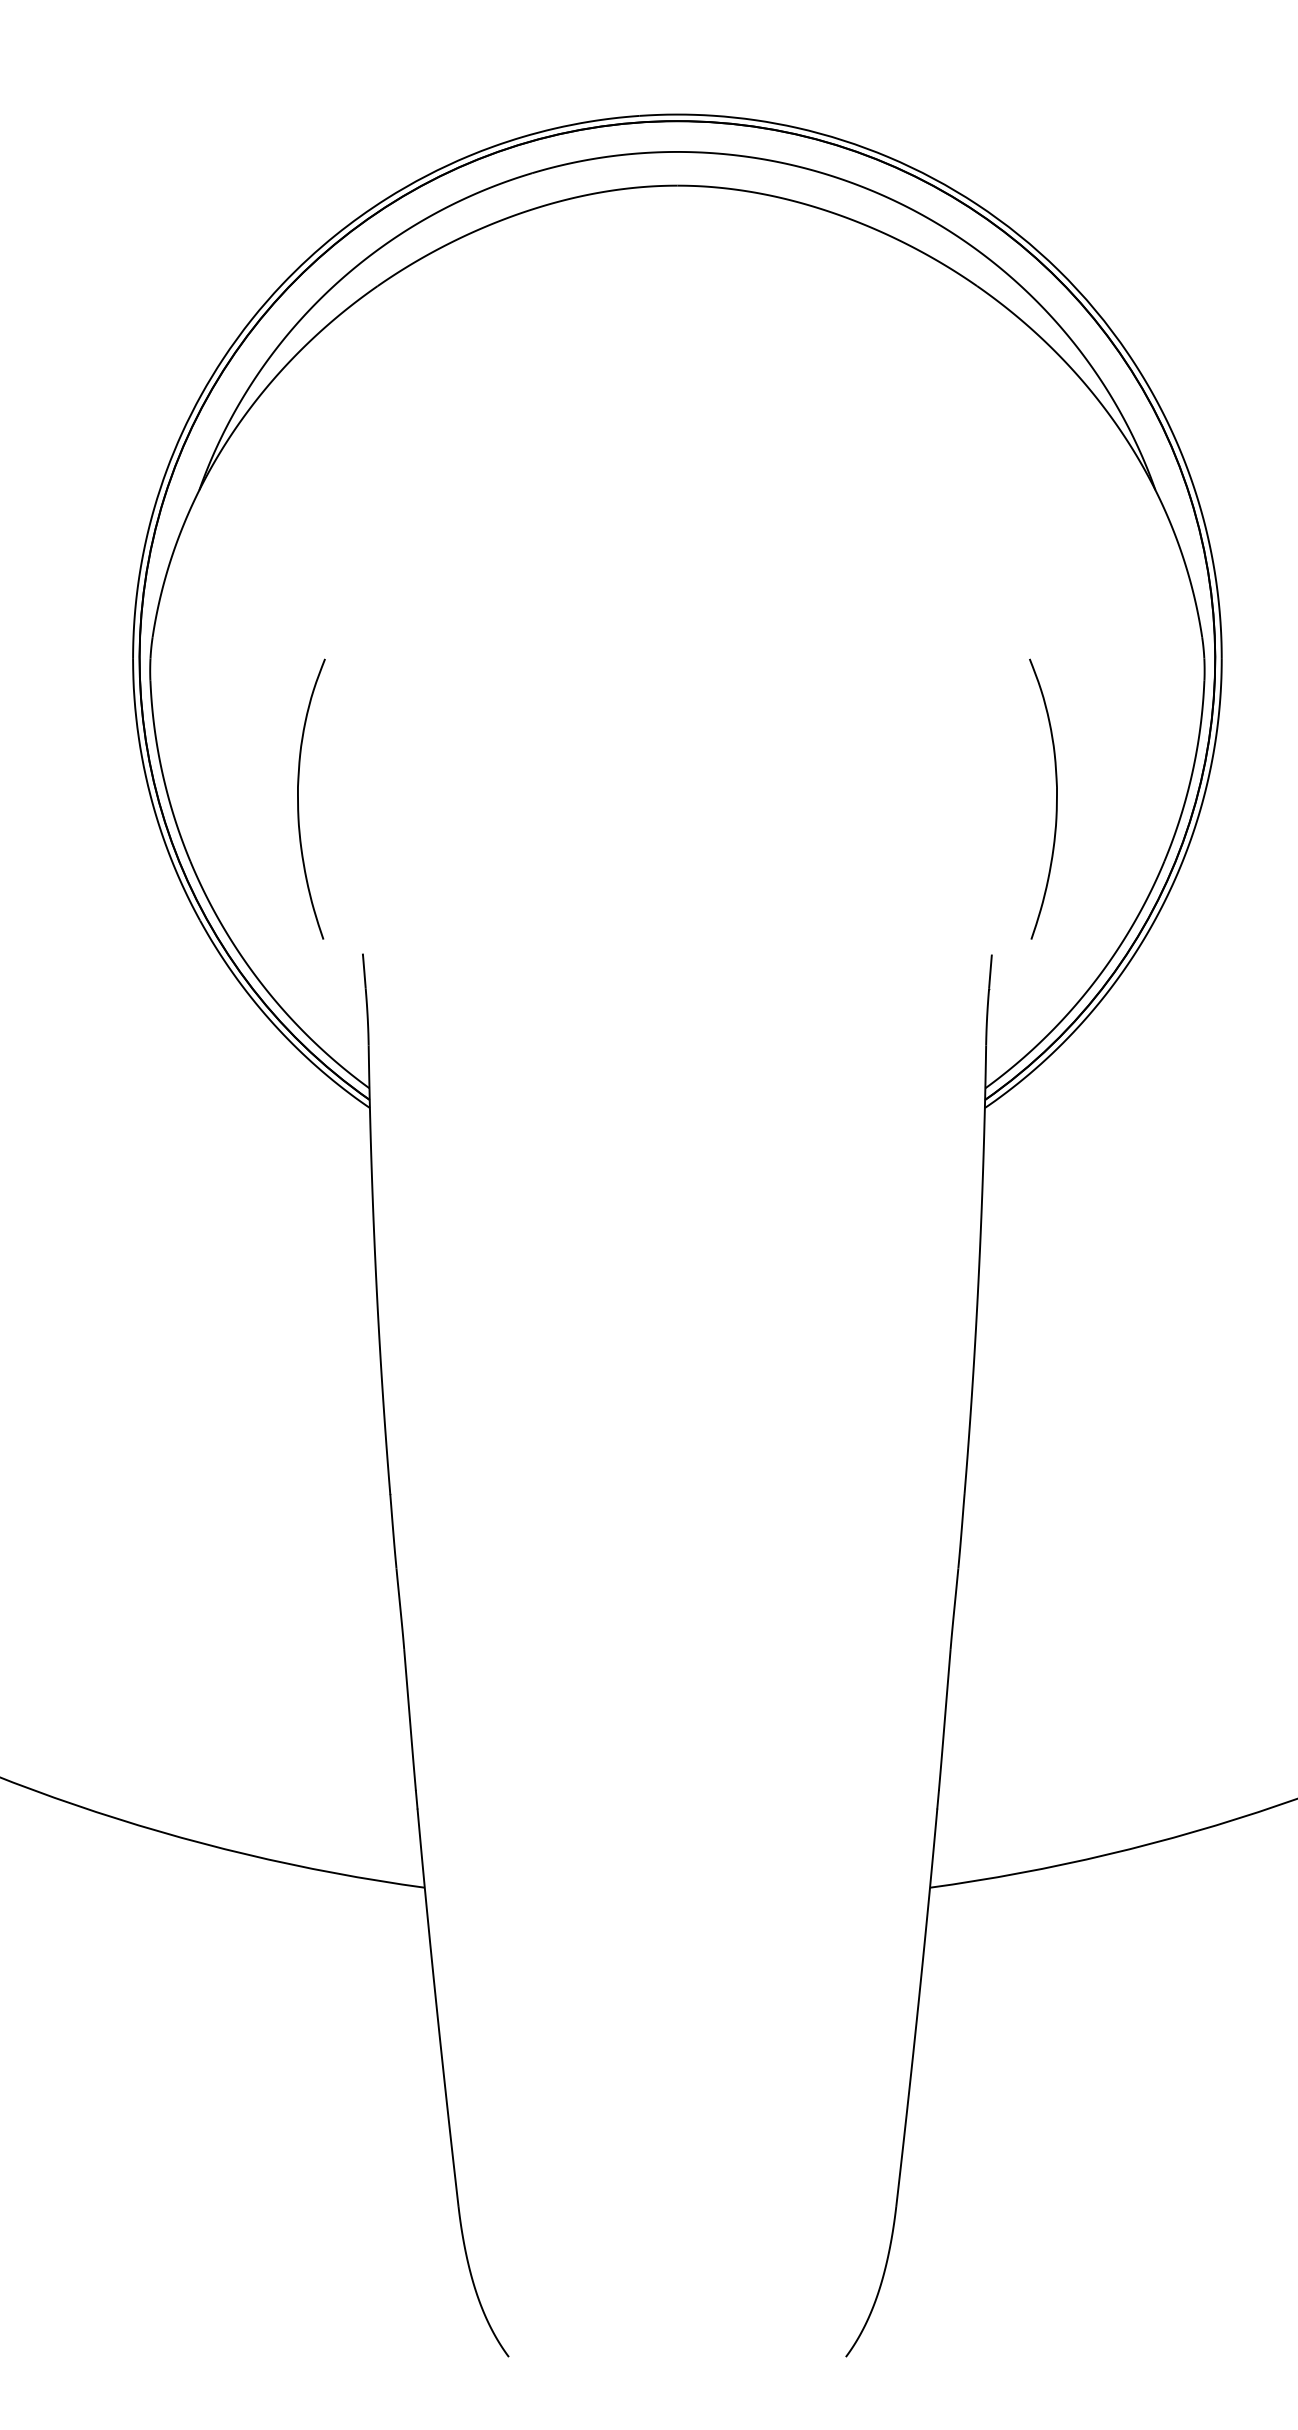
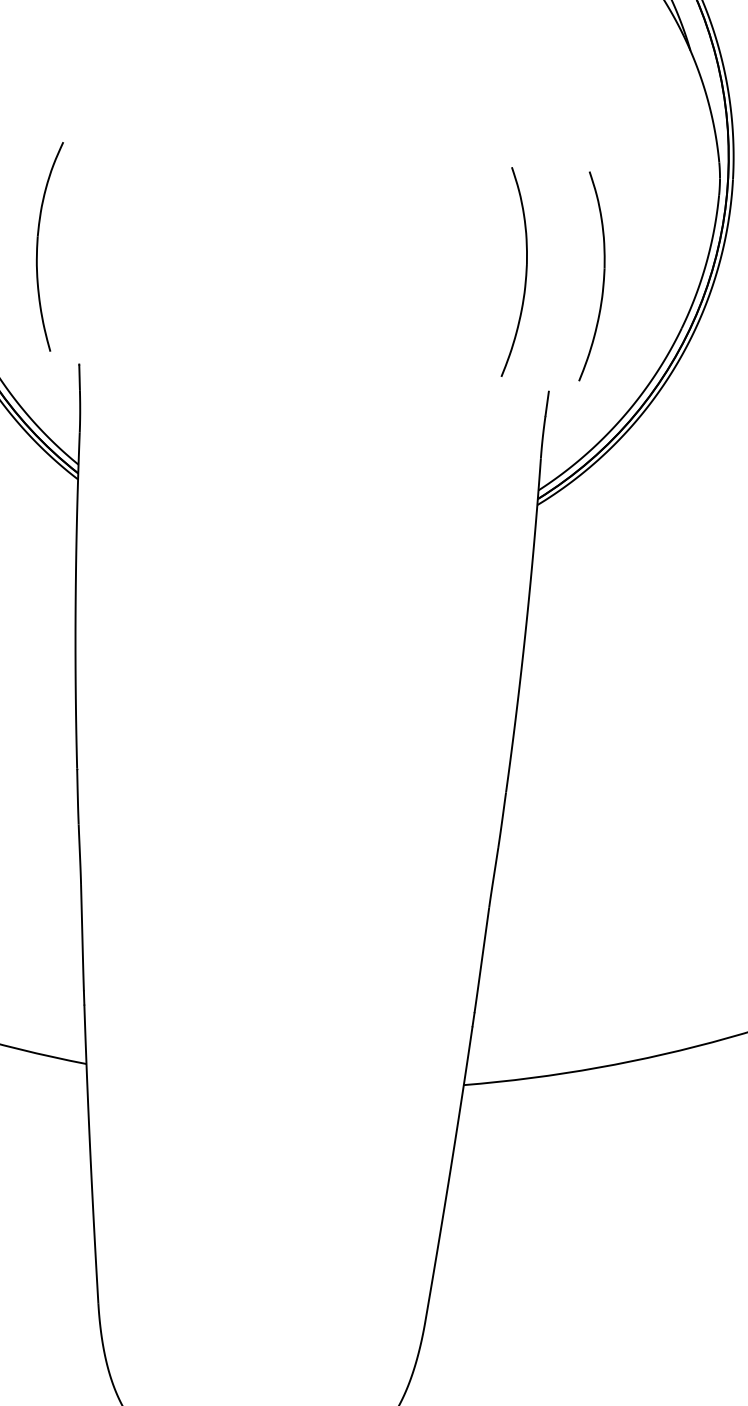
part: (952, 798) -> (526, 272), added

